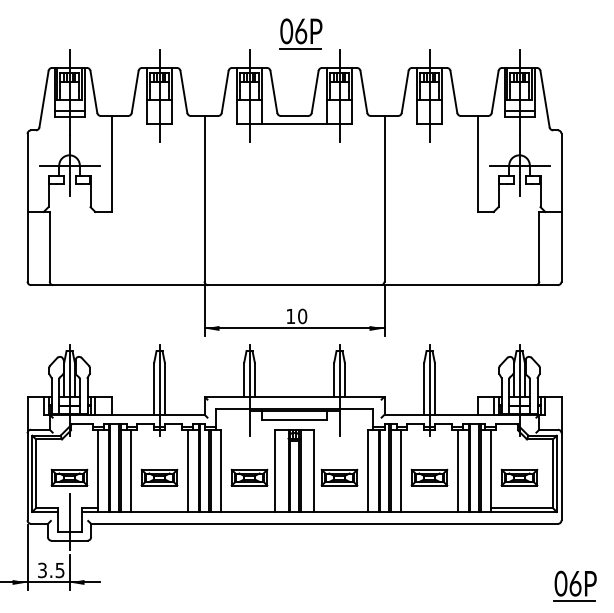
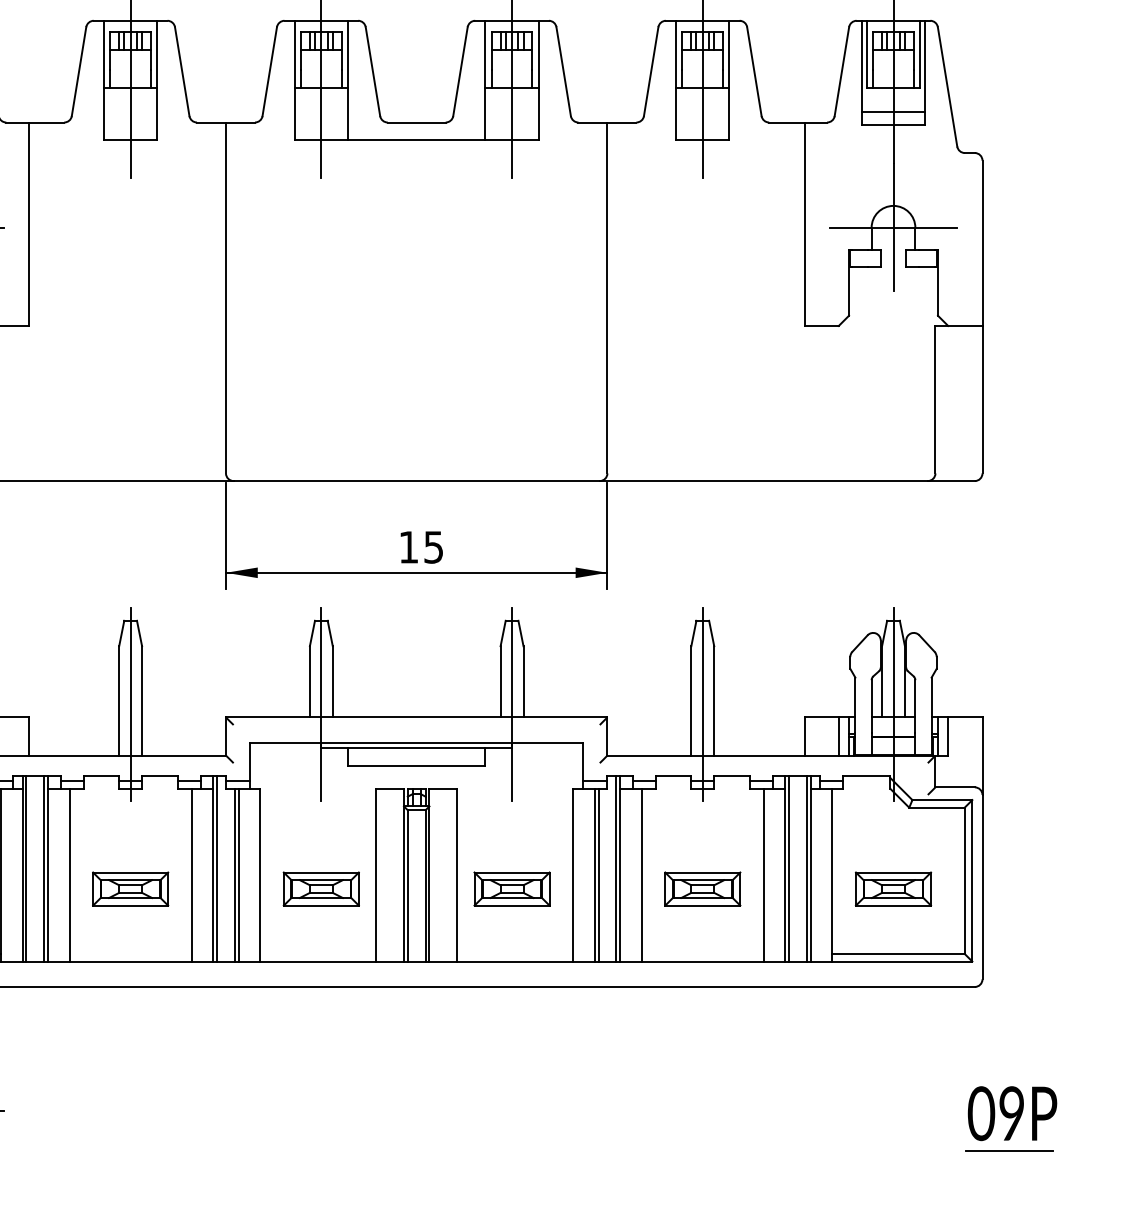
text: (302, 316) -> (433, 547), 10 -> 15
text: (575, 583) -> (1012, 1113), 06P -> 09P

